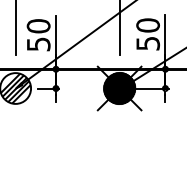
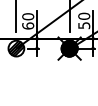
text: (39, 43) -> (28, 25), 50 -> 60

